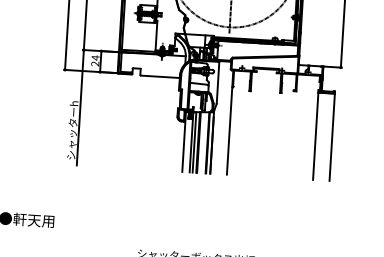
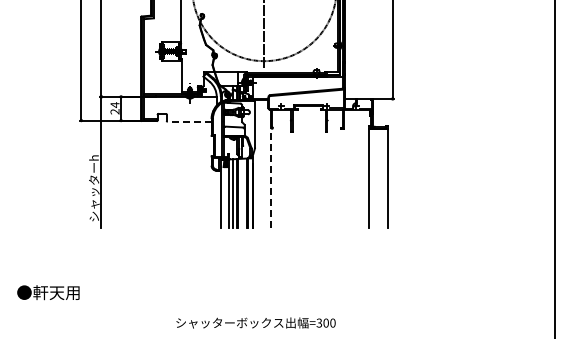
line: (160, 76) -> (189, 121), solid -> dashed
line: (229, 130) -> (271, 177), solid -> dashed

